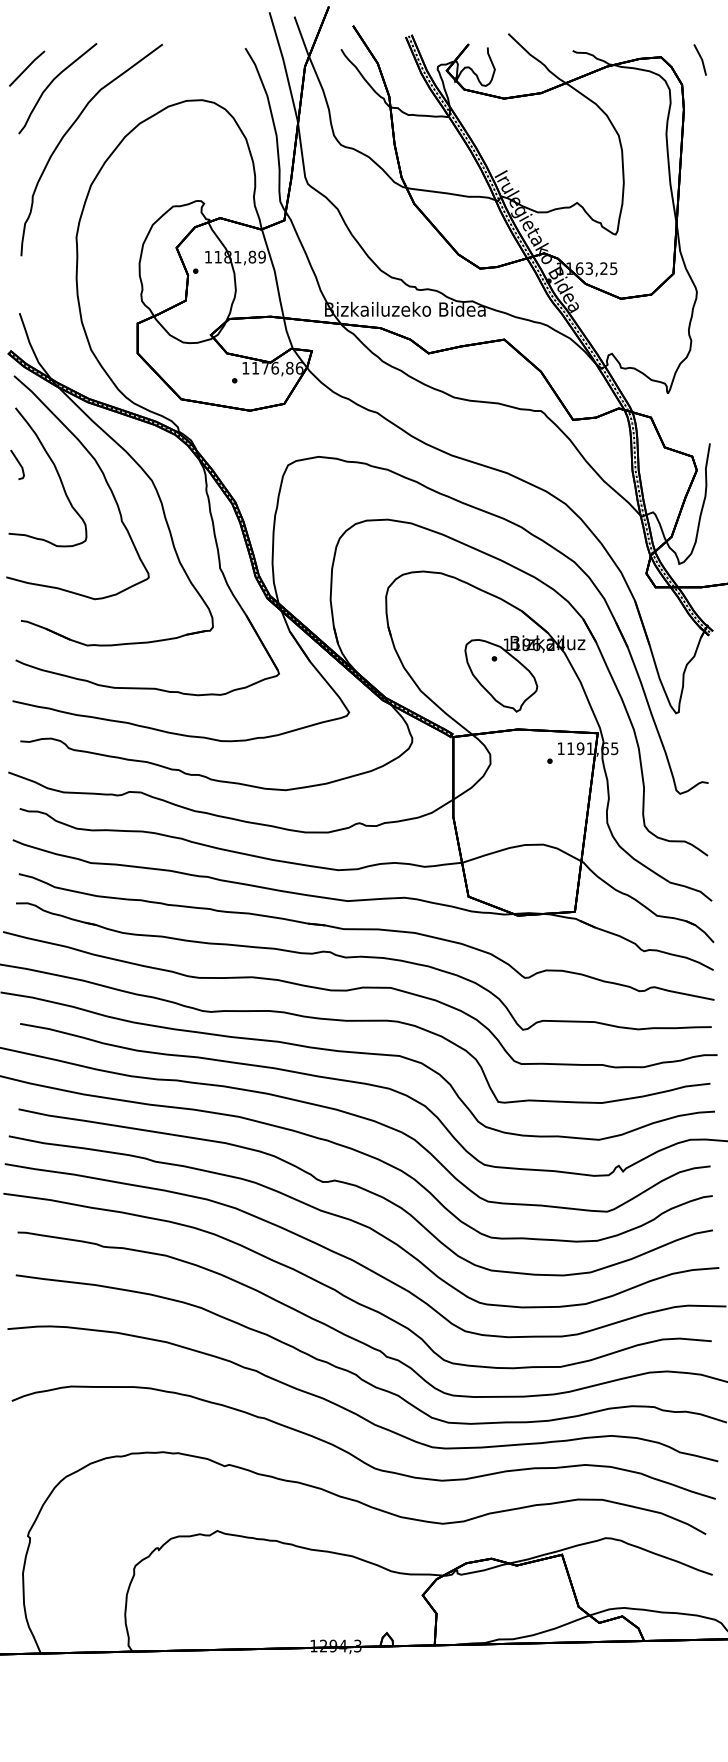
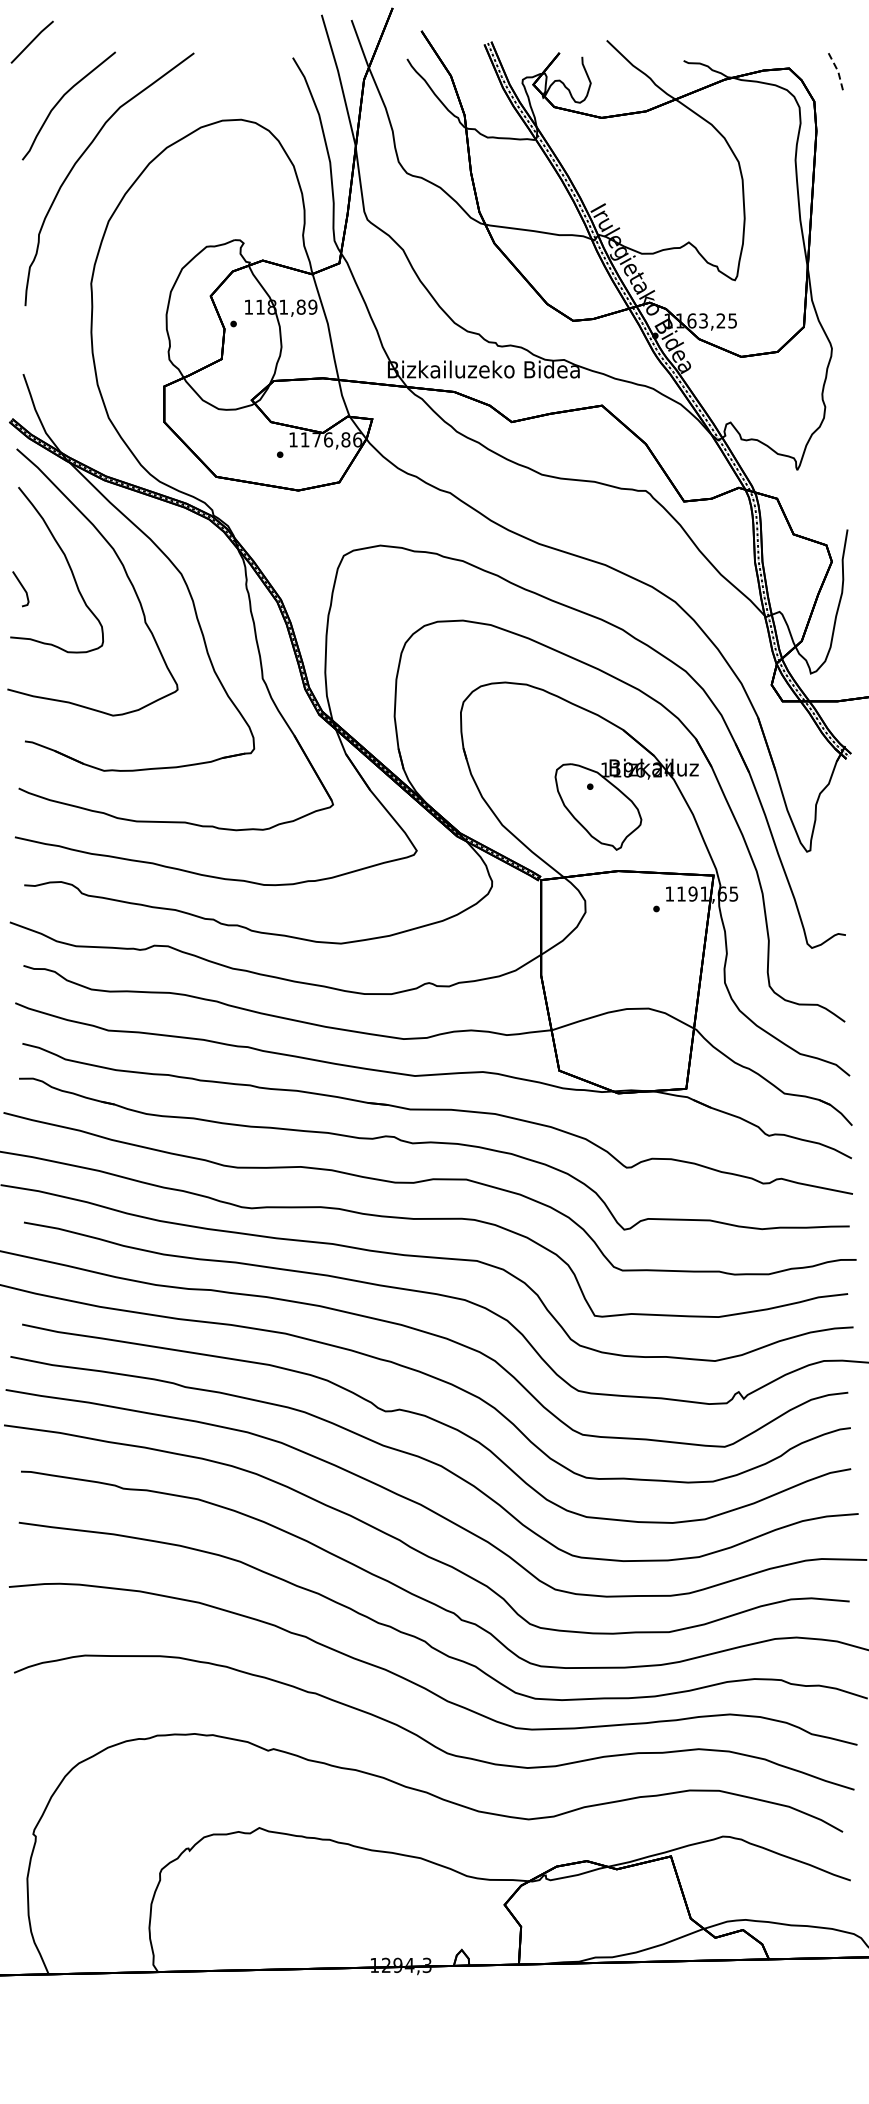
line: (702, 59) -> (838, 71), solid -> dashed
line: (26, 68) -> (31, 41), moved
line: (18, 464) -> (22, 588), moved

